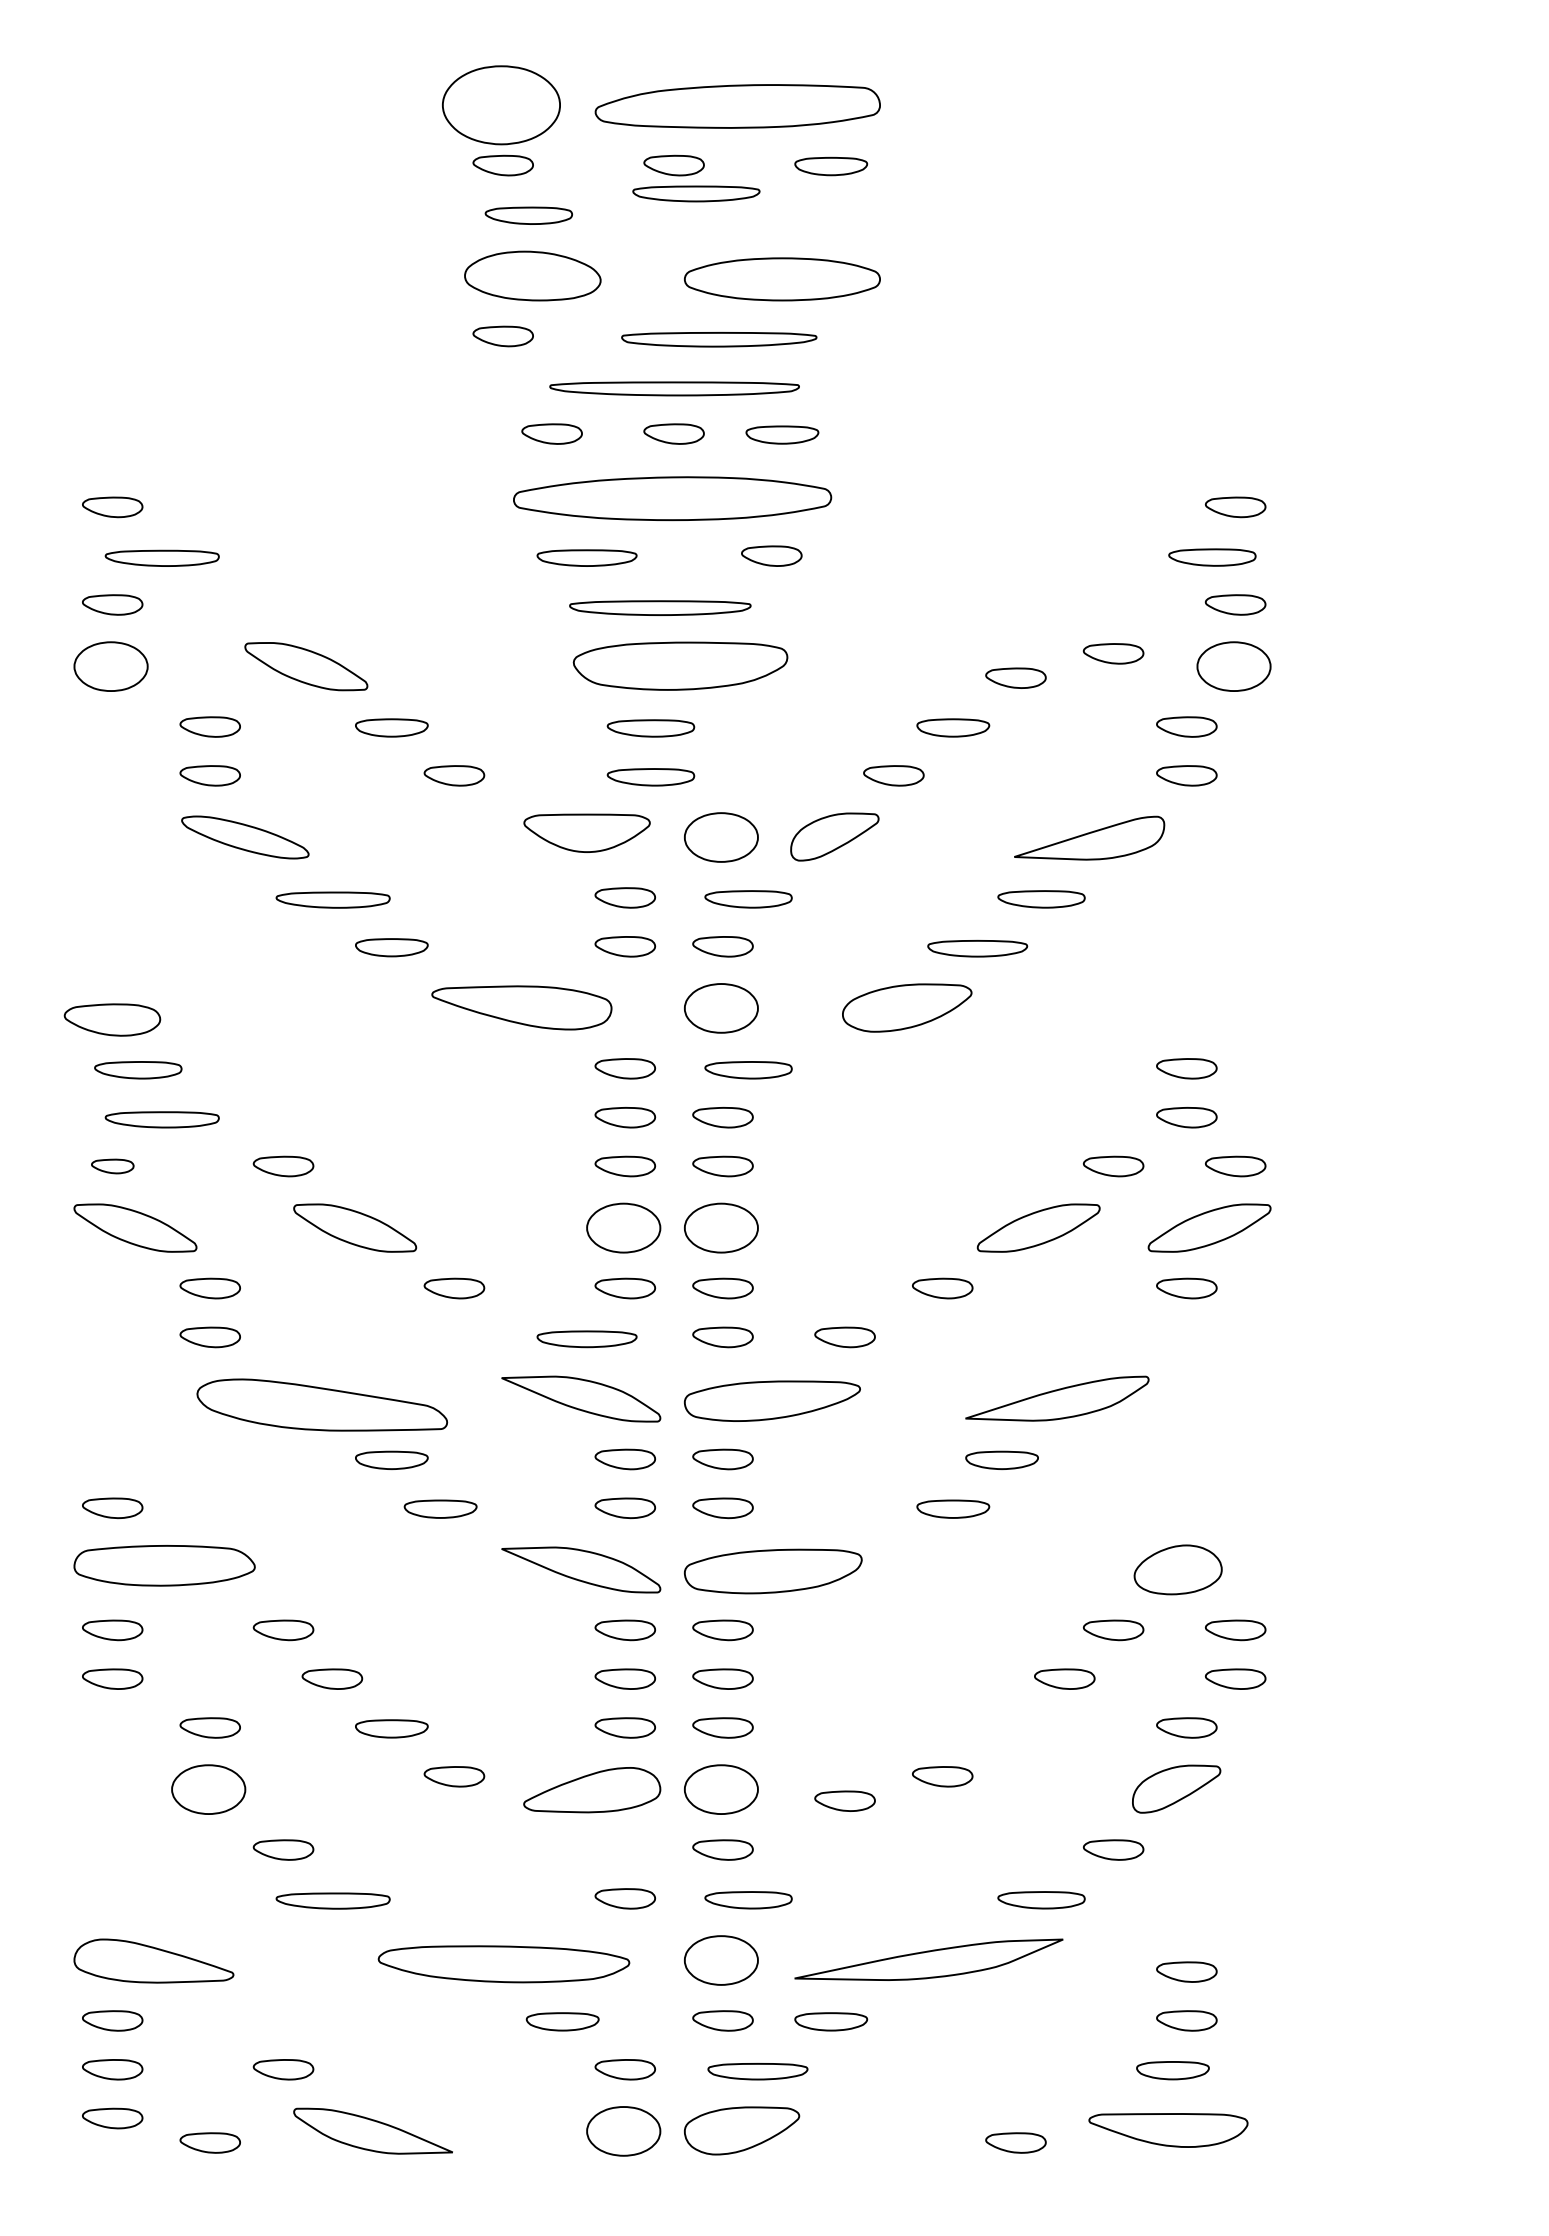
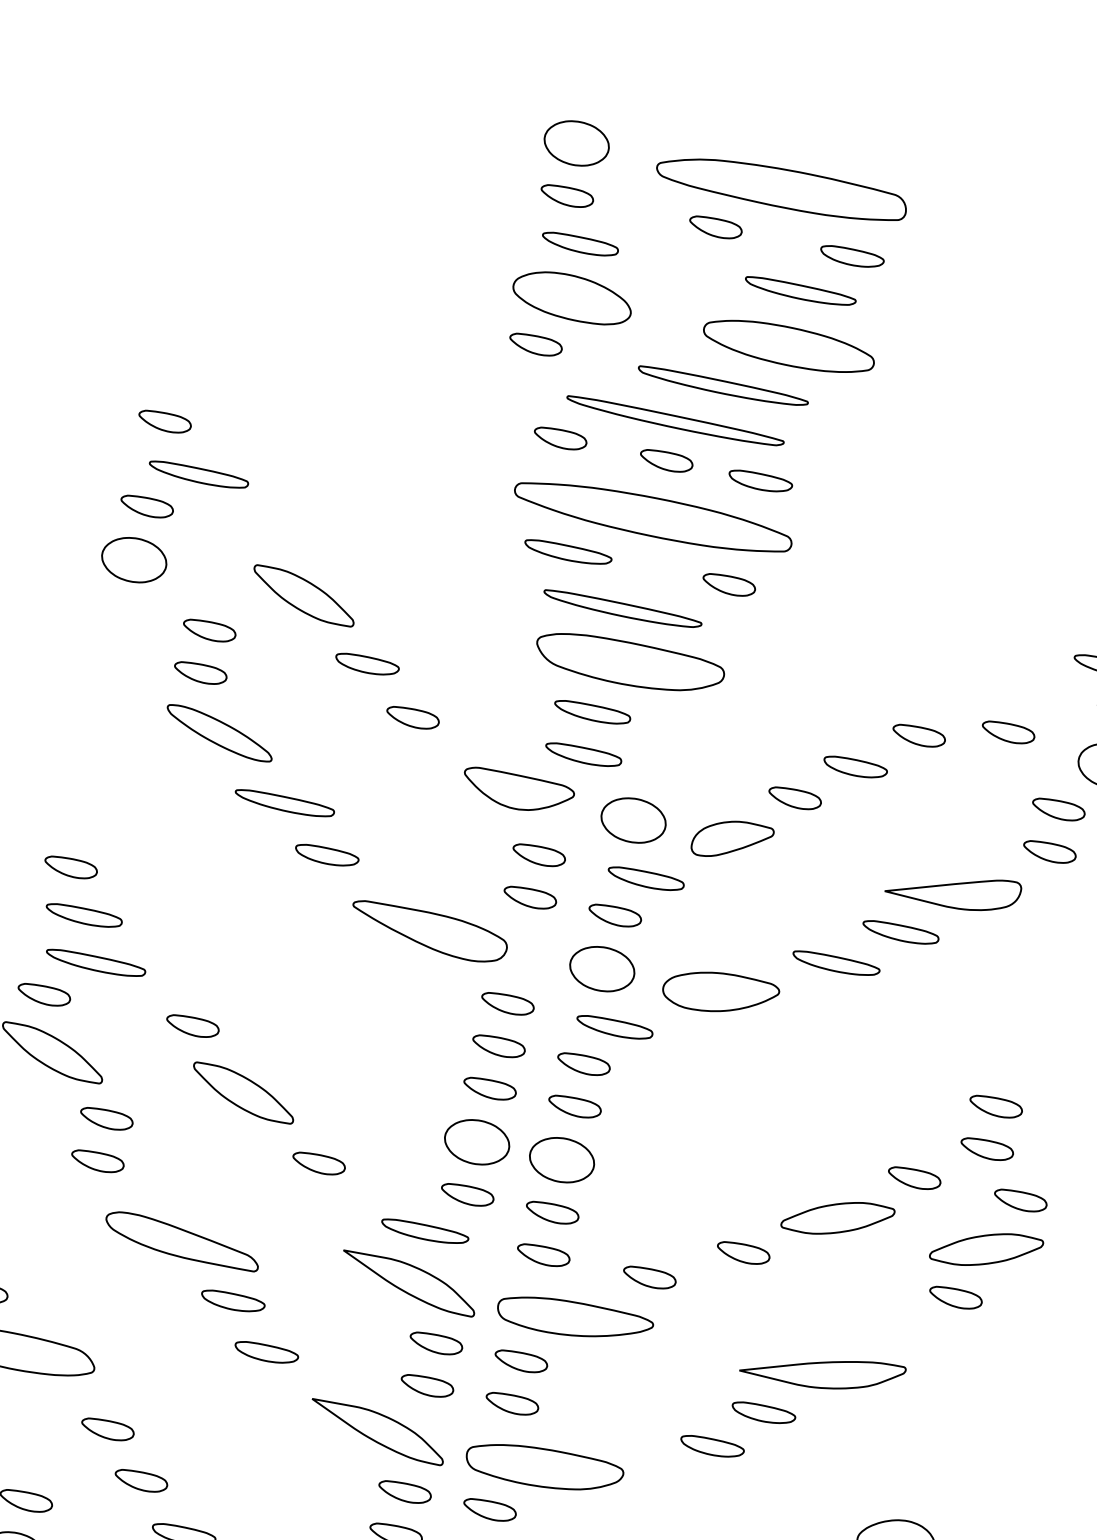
part: (501, 104) -> (576, 142), size x0.62
part: (696, 193) -> (800, 291), moved
part: (907, 1007) -> (720, 993), moved
part: (112, 1019) -> (70, 867), size x0.62
part: (112, 1166) -> (43, 995), size x1.43
part: (322, 1405) -> (182, 1241), size x0.71

